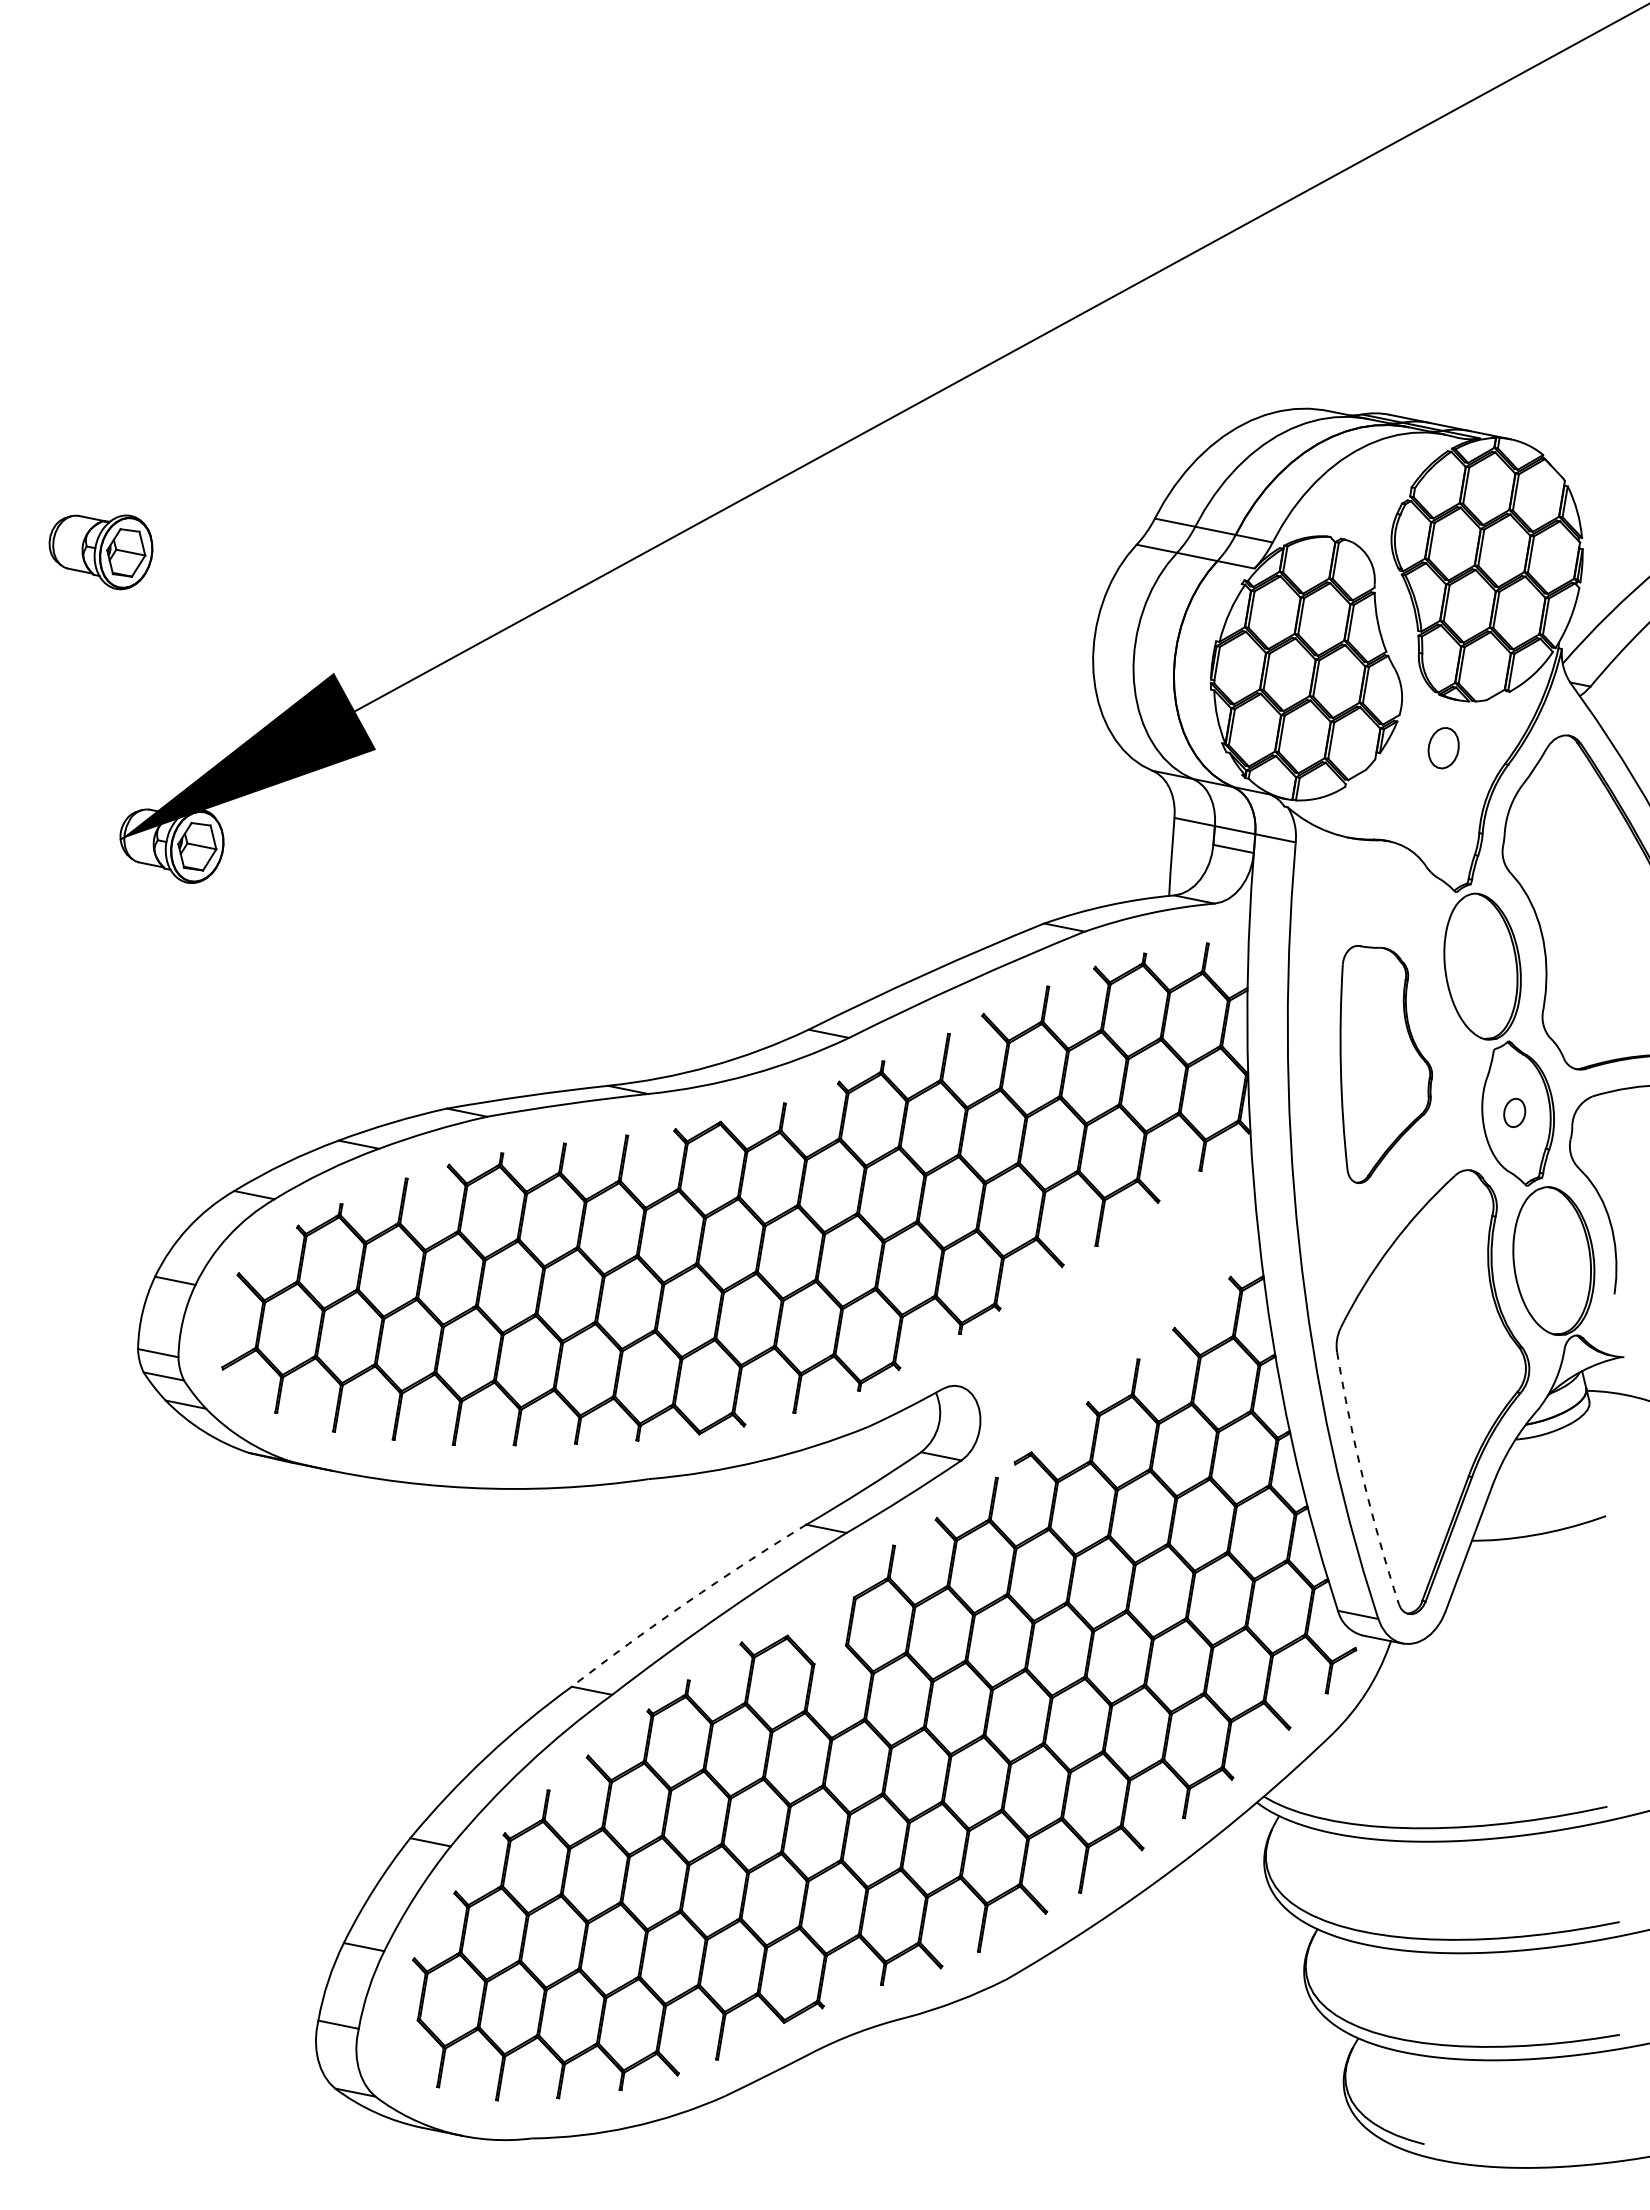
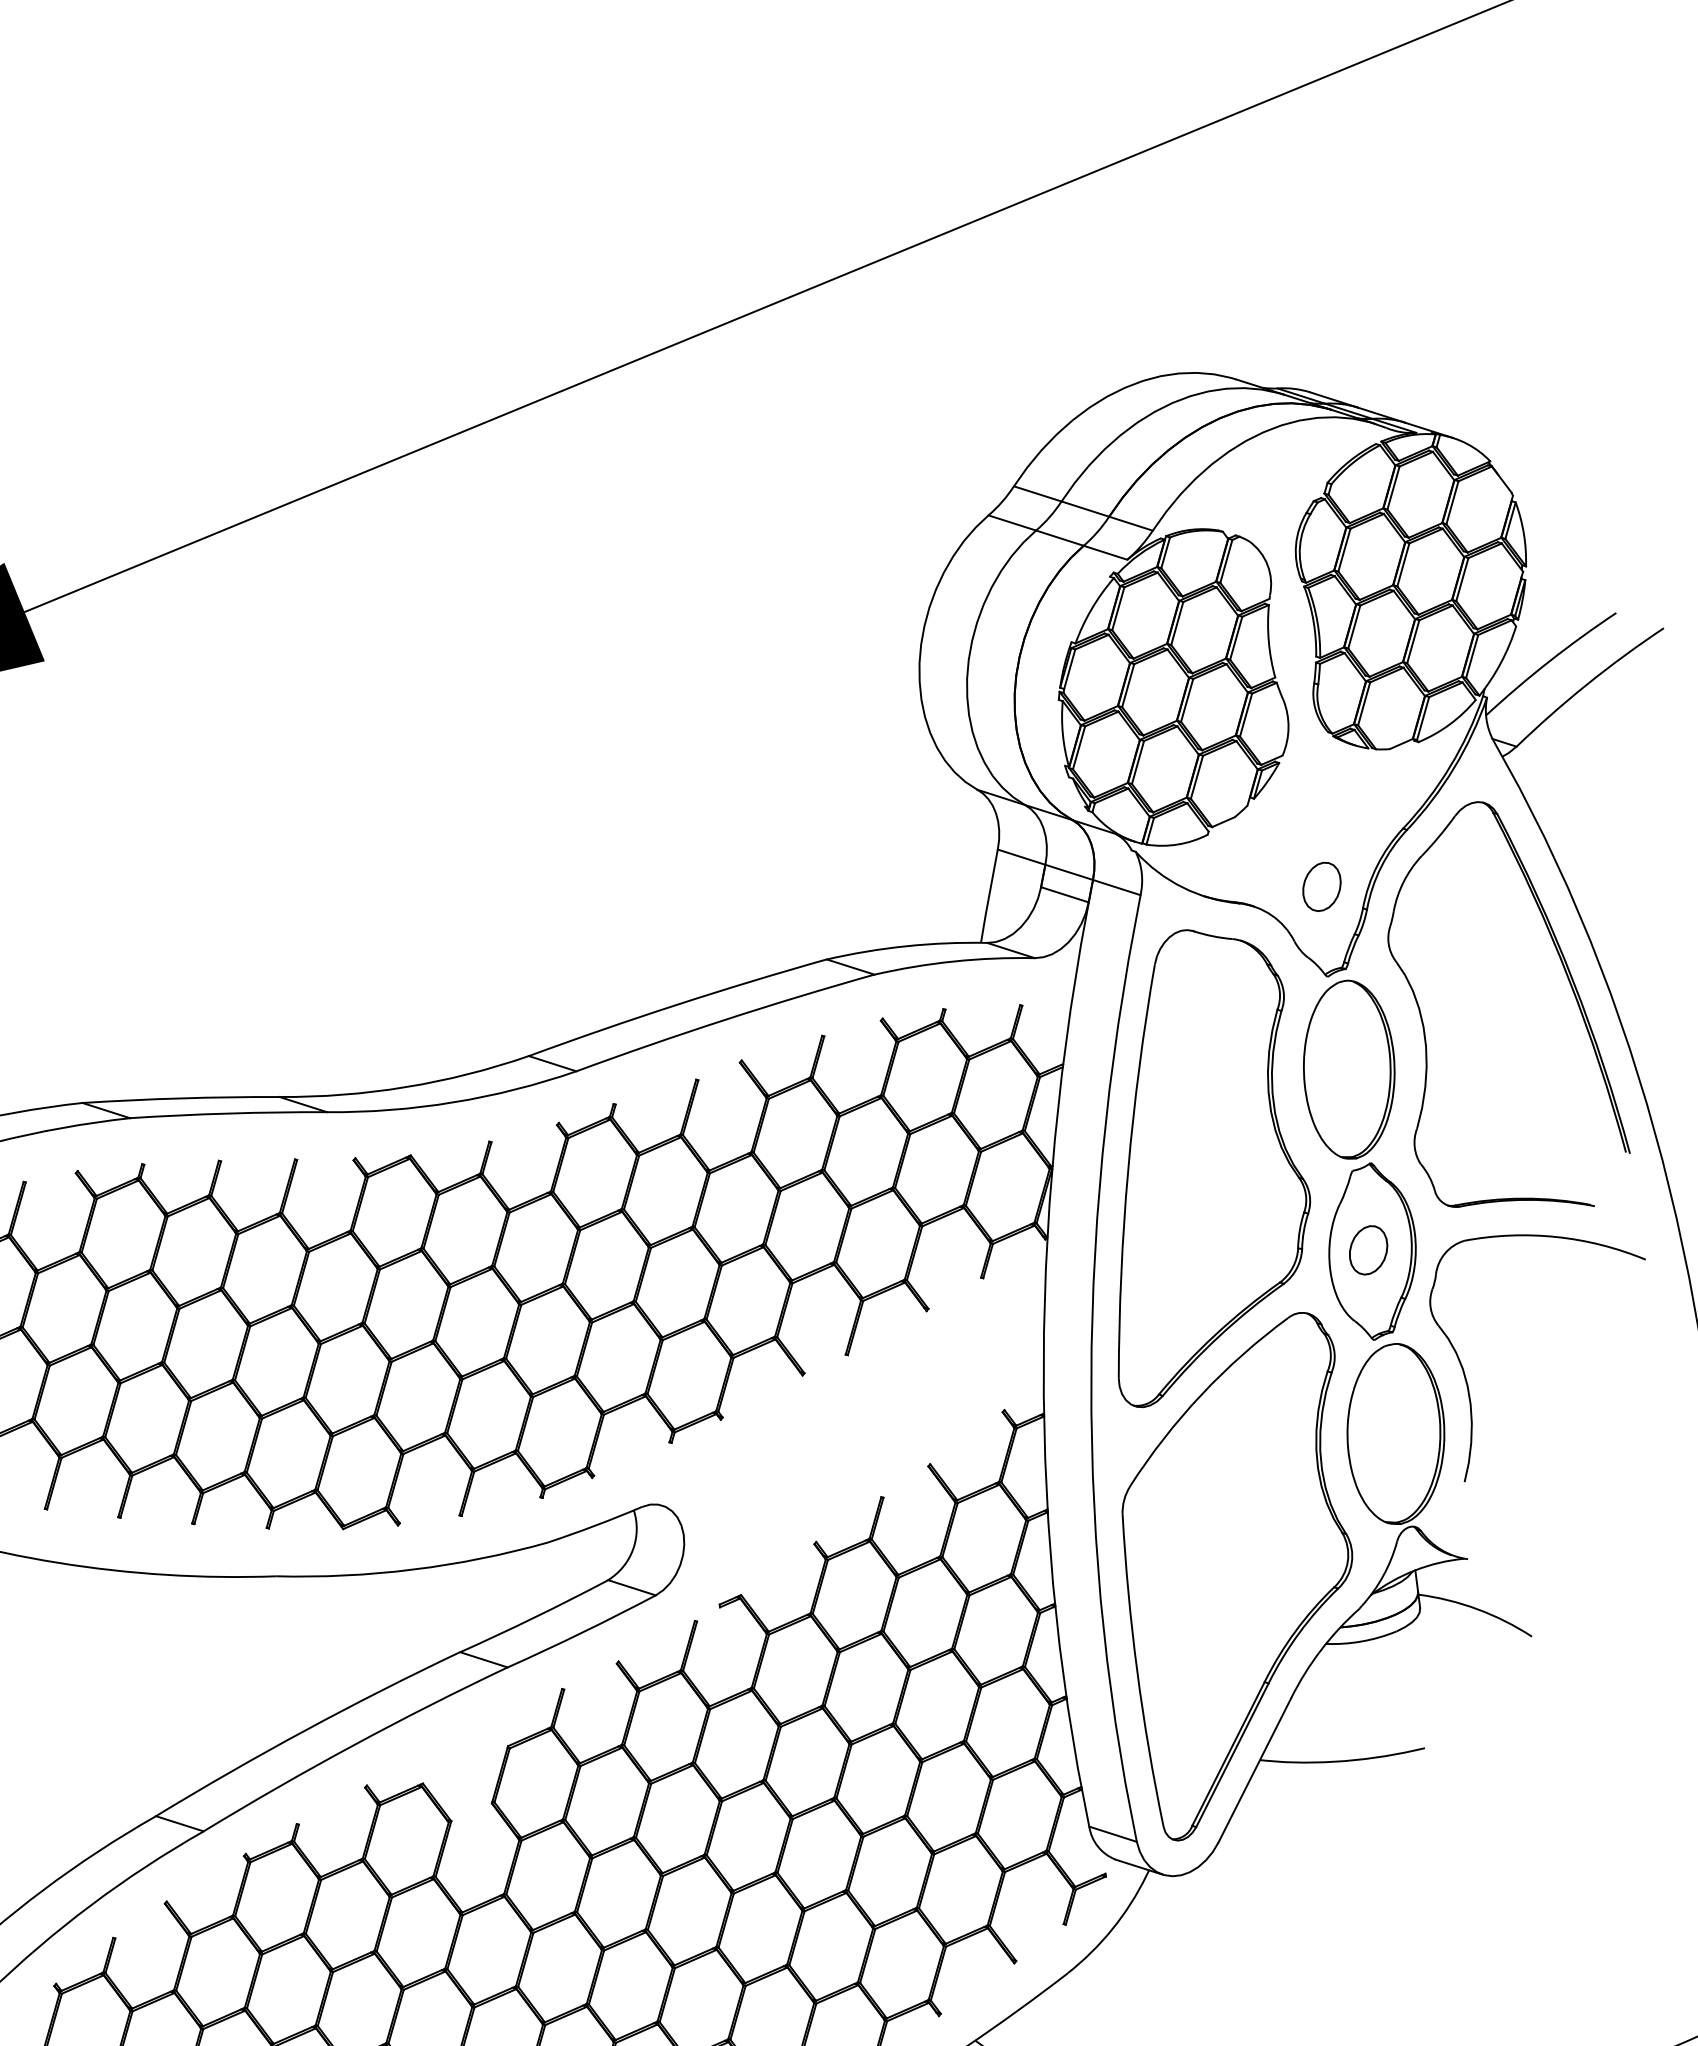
part: (1443, 748) -> (1321, 887), moved
part: (1386, 1064) -> (1220, 1174), size x1.67
part: (1514, 1112) -> (1368, 1249), size x1.43
arc: (1363, 1479) -> (1137, 1671), dashed -> solid
arc: (686, 1602) -> (305, 1729), dashed -> solid

